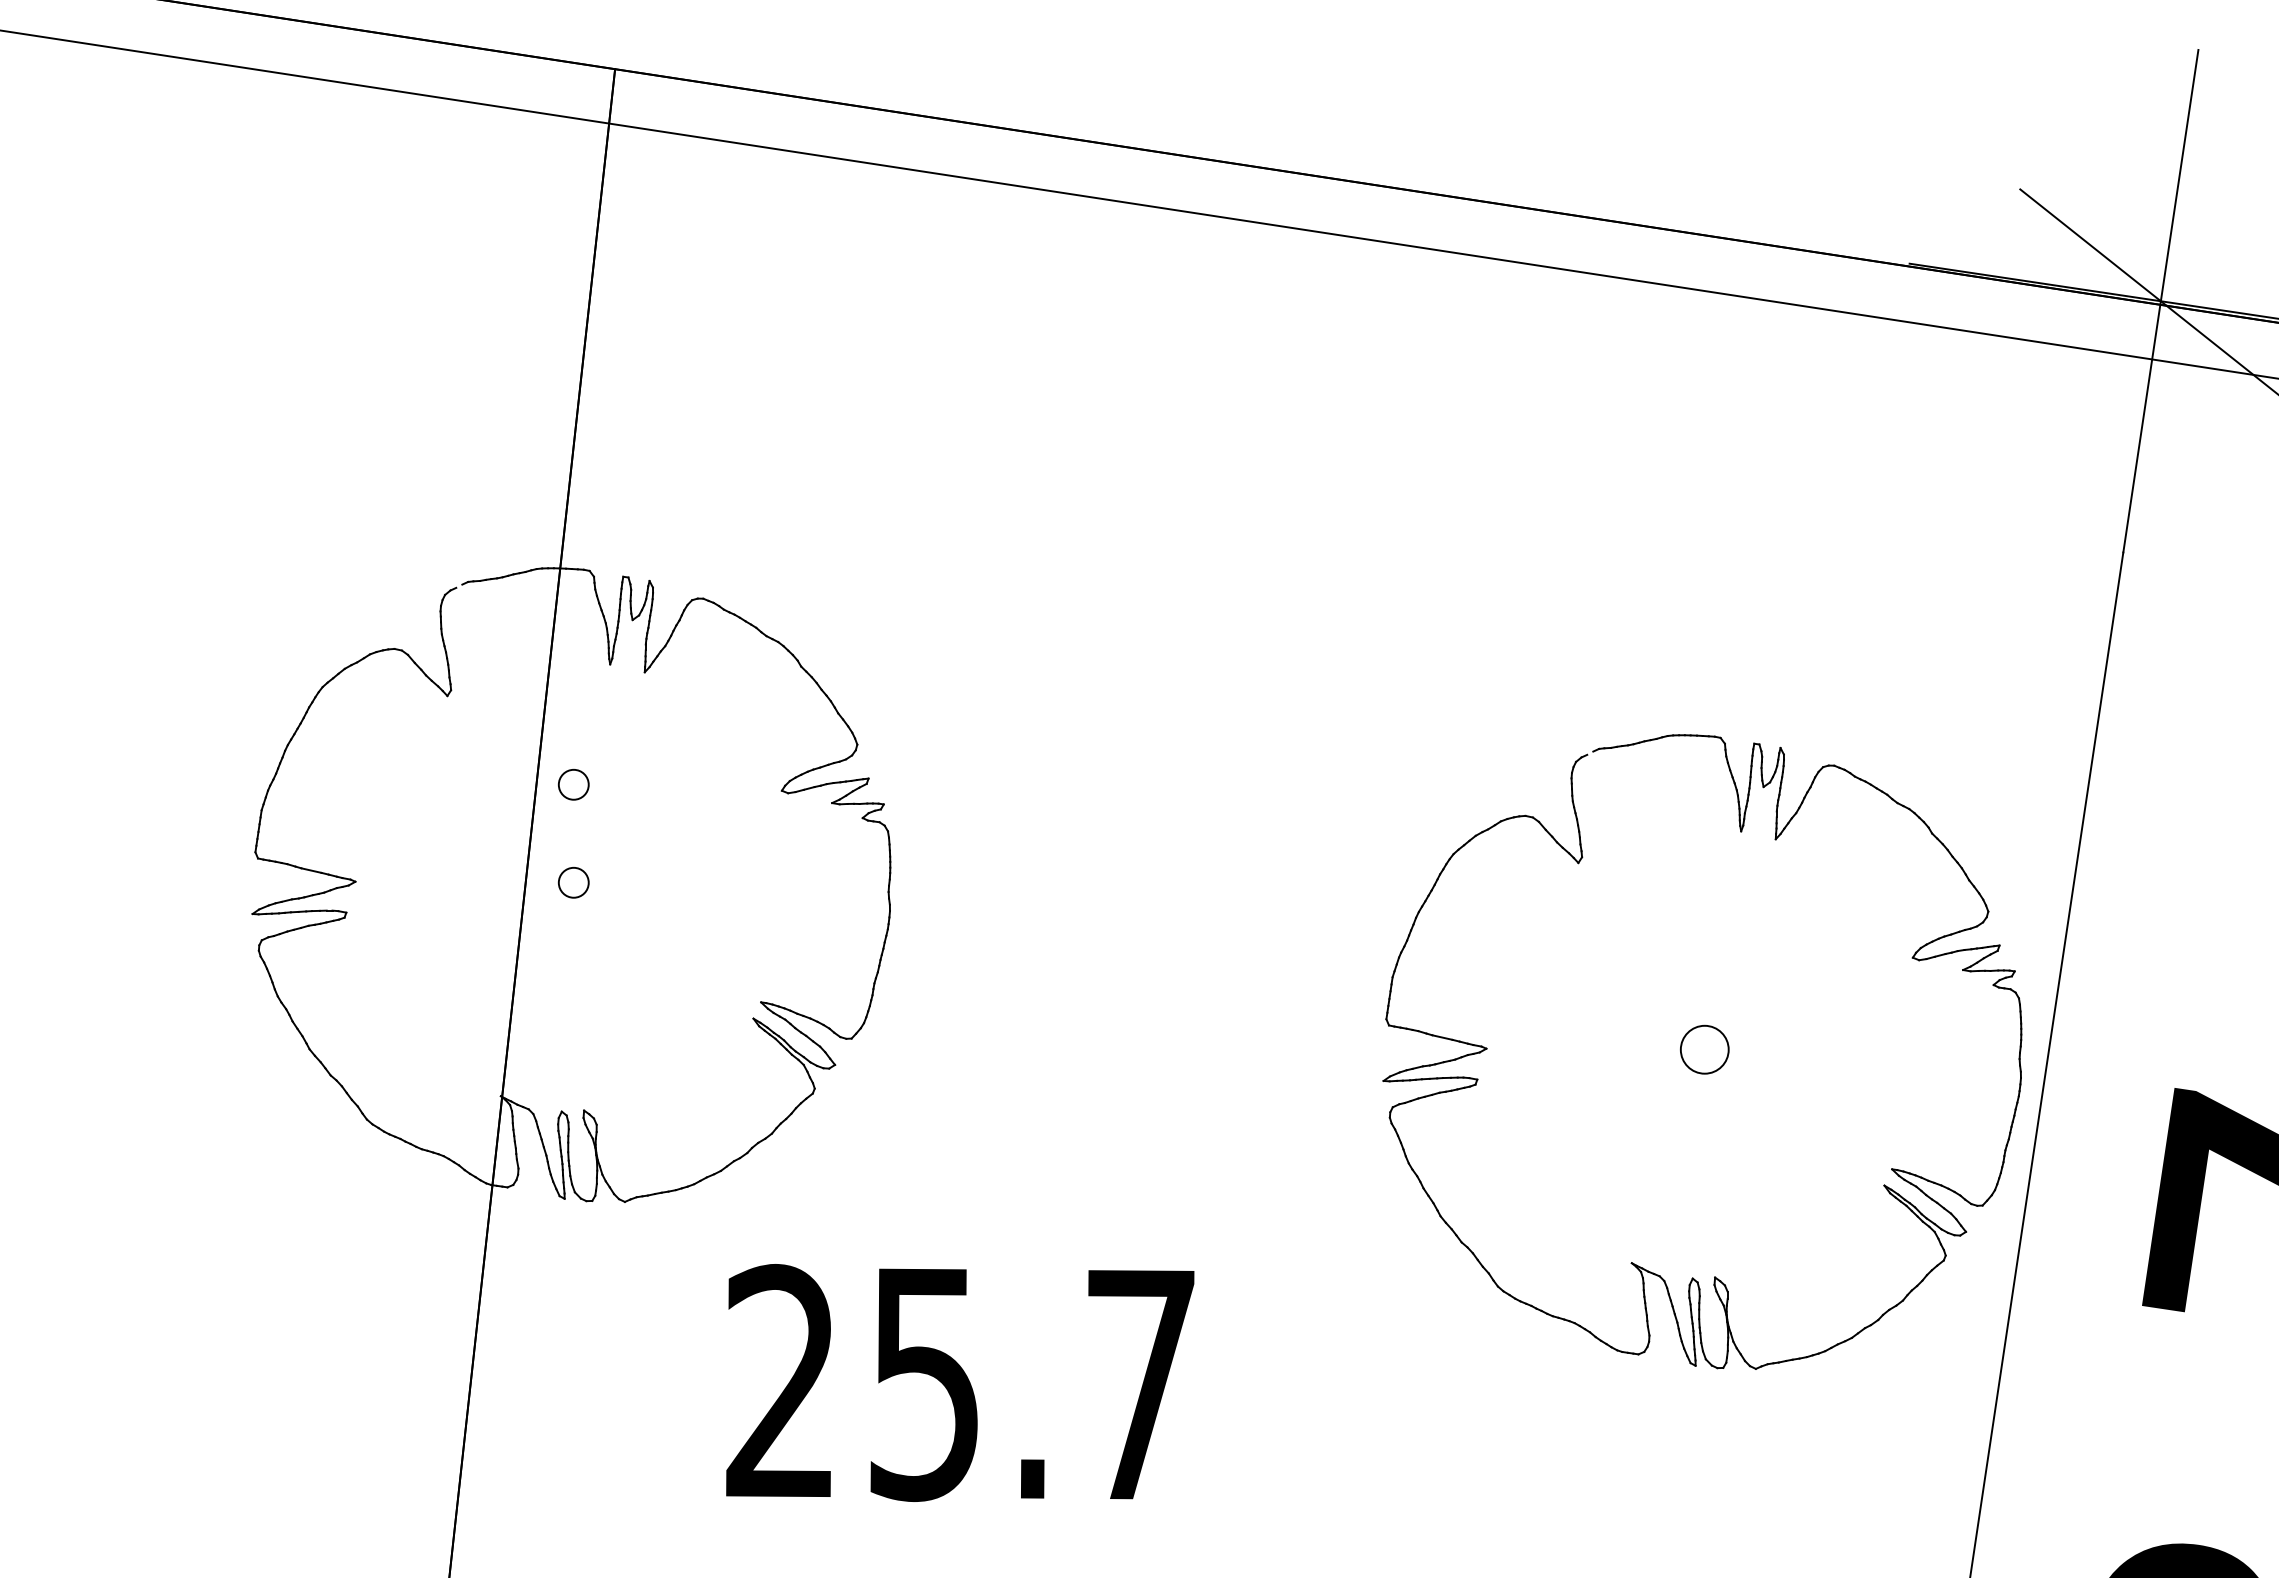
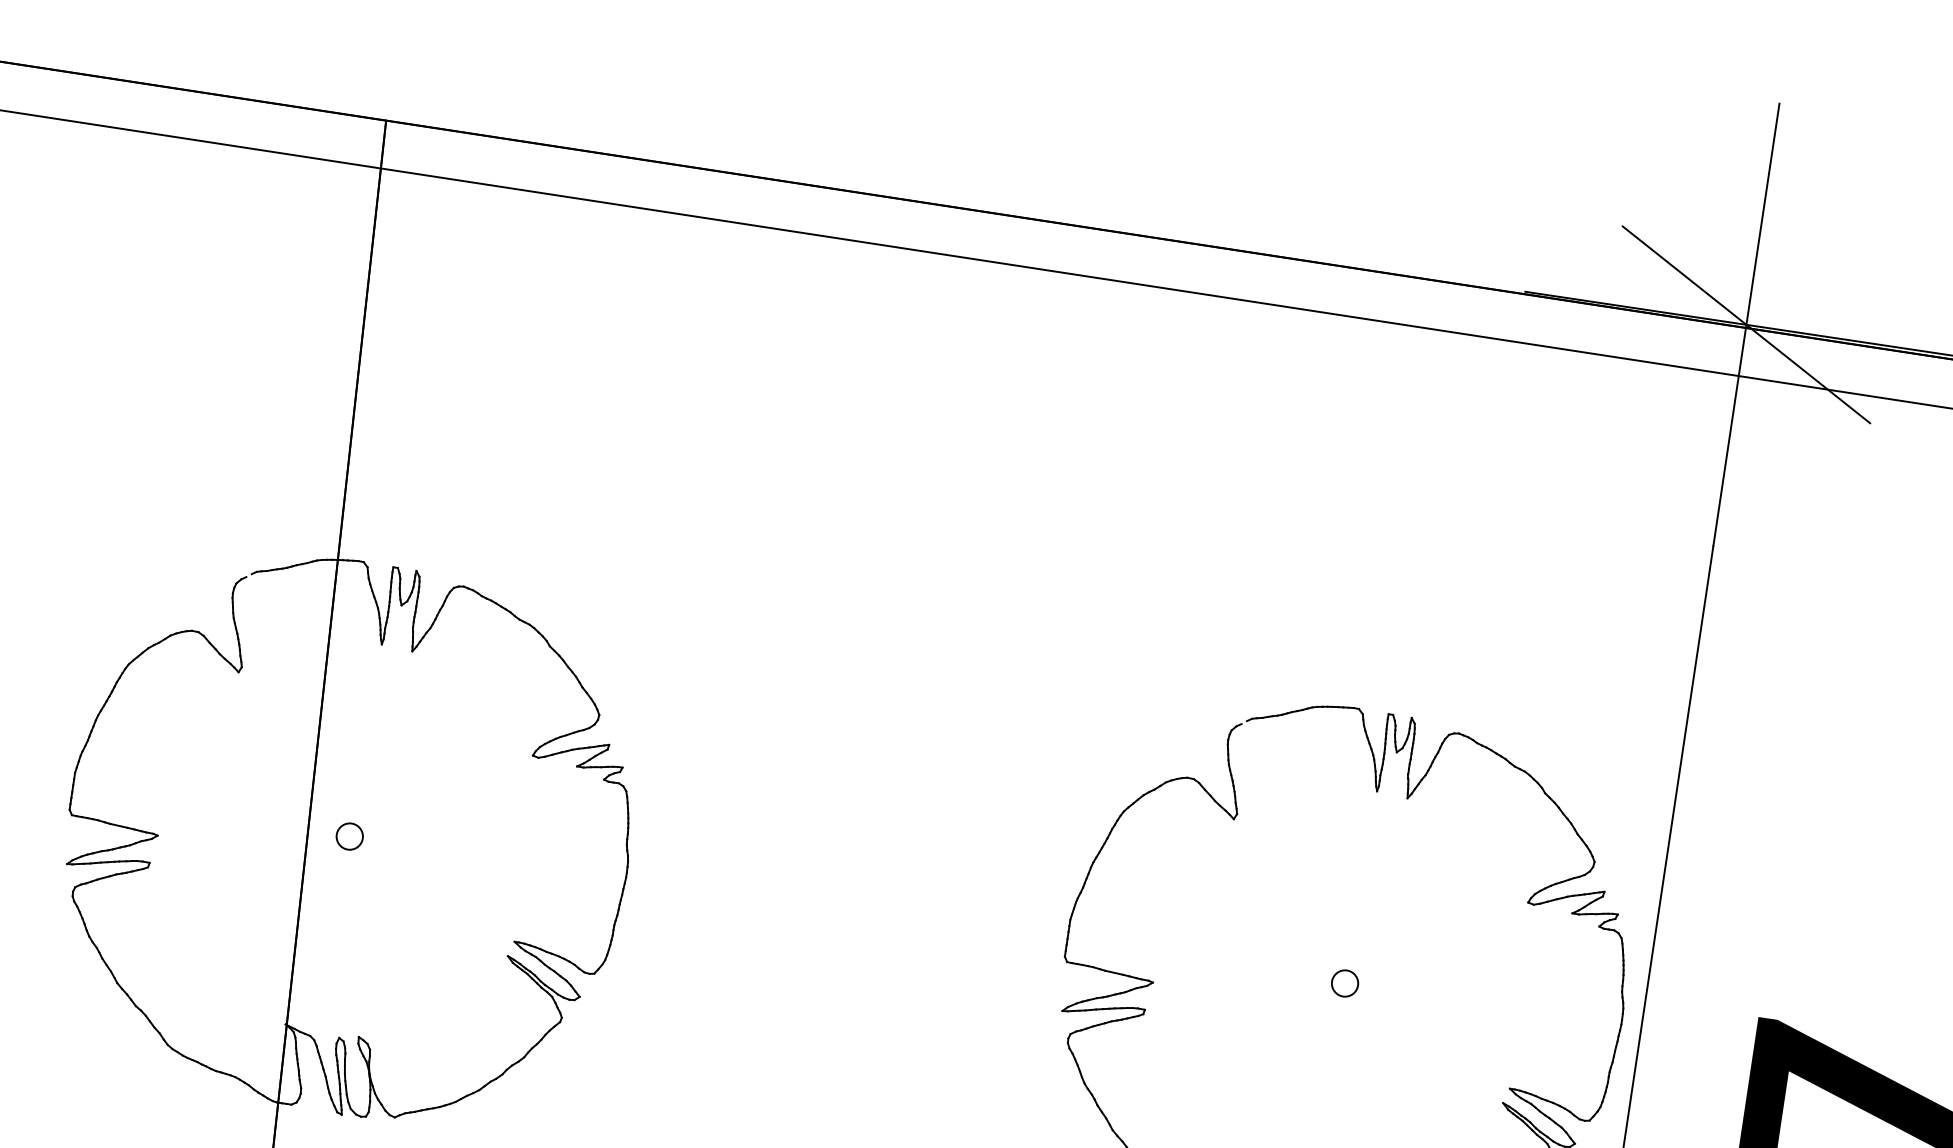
circle: (573, 784) -> (349, 750), removed
circle: (1704, 1049) -> (1344, 983), size x0.62

